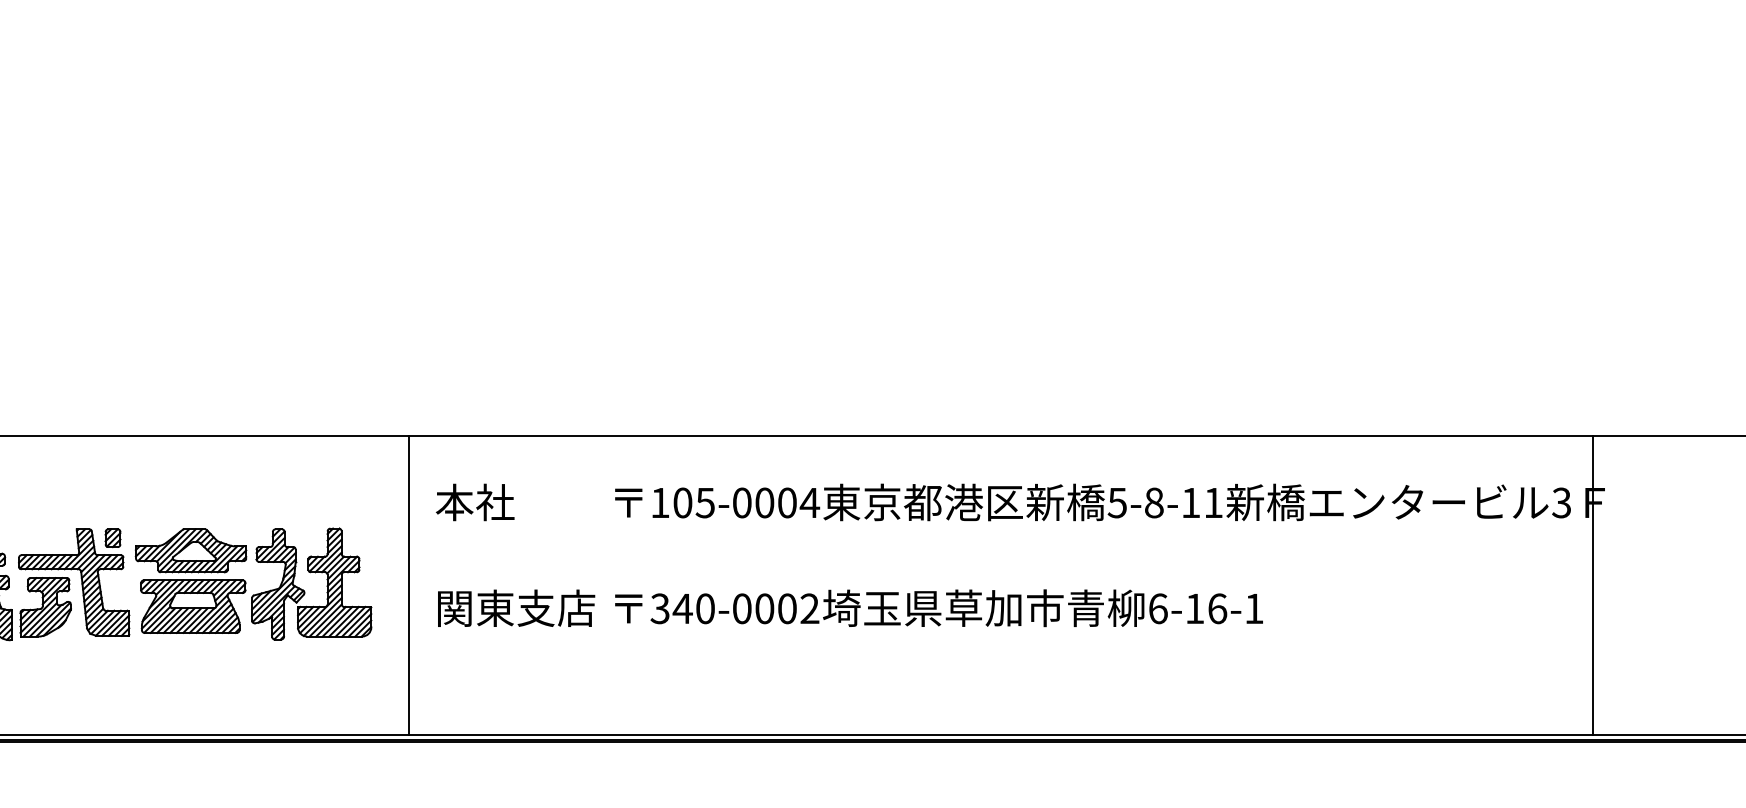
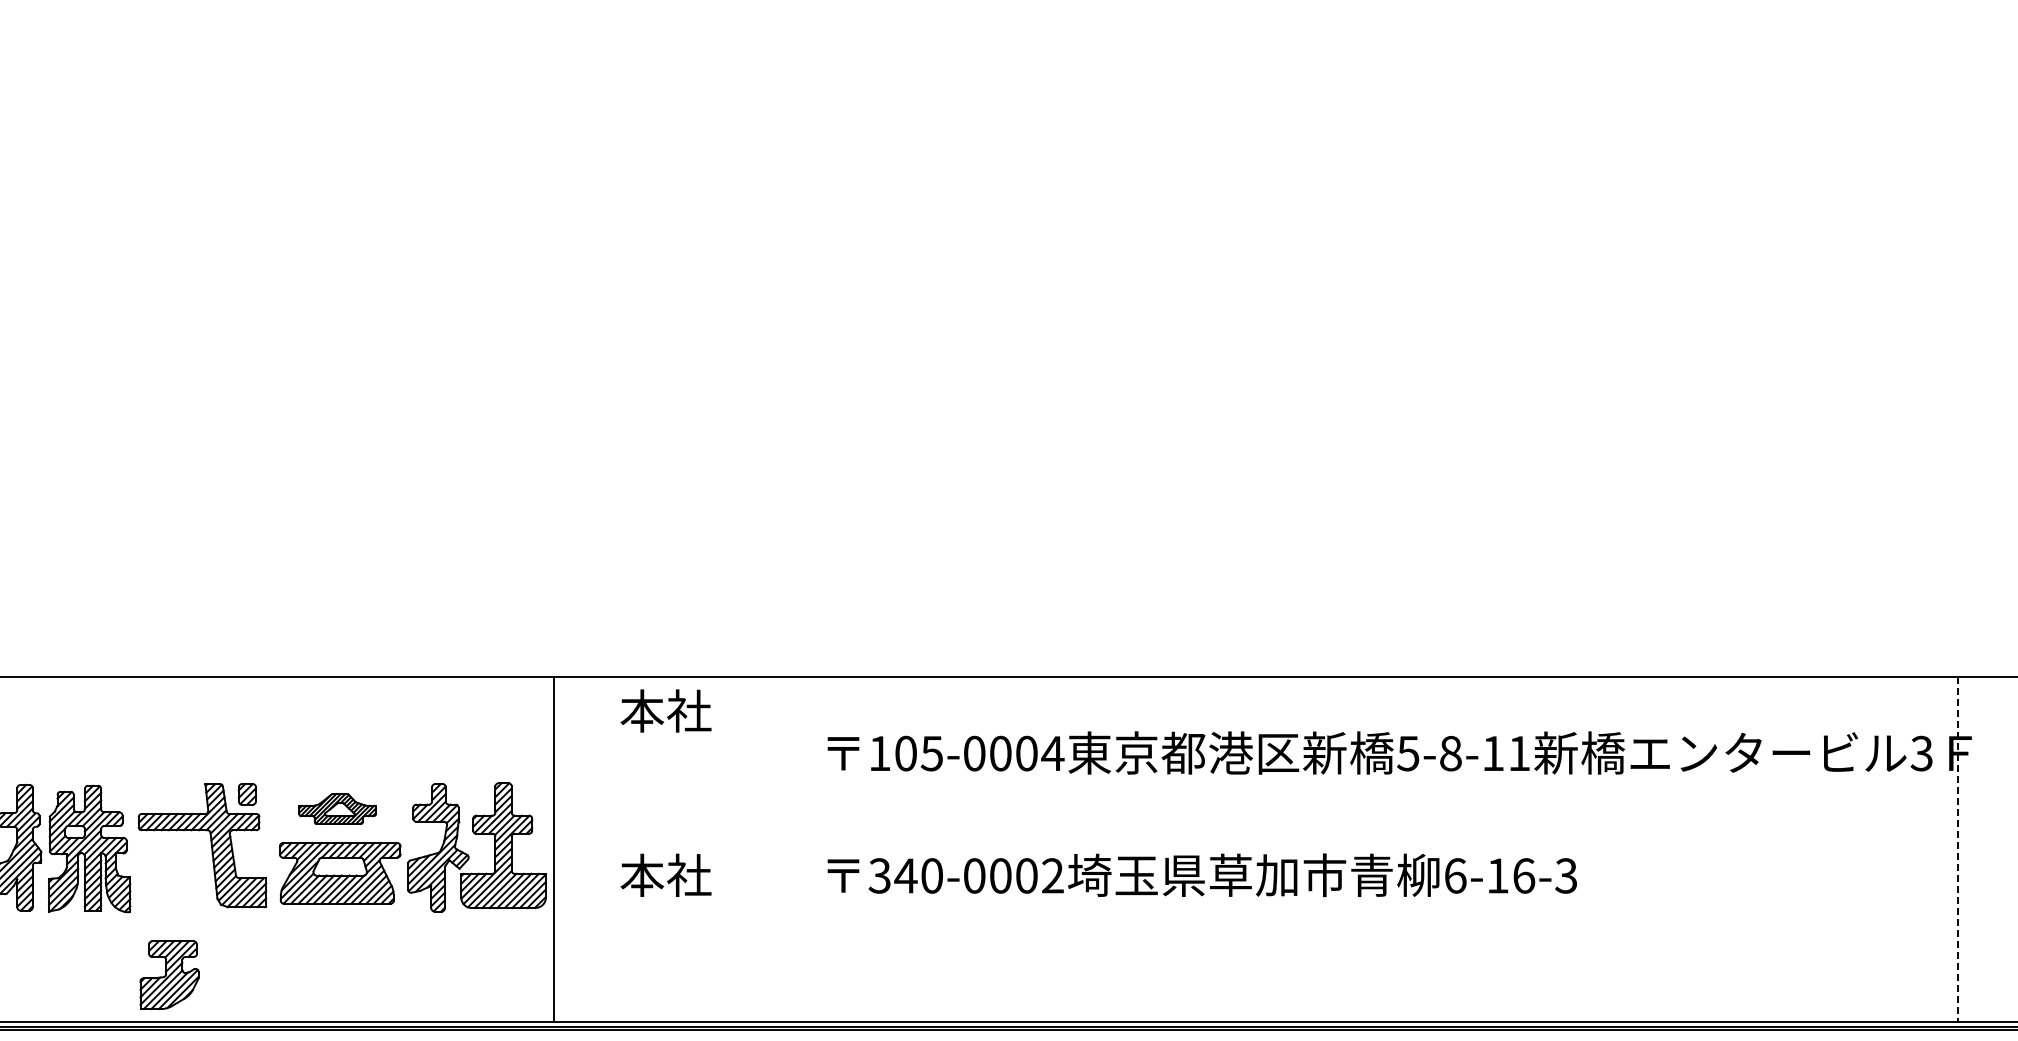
text: (474, 502) -> (665, 710), moved
part: (190, 550) -> (337, 808), size x0.6
line: (409, 585) -> (554, 848), moved
line: (1593, 585) -> (1958, 849), solid -> dashed
part: (45, 607) -> (169, 975), moved
text: (515, 607) -> (712, 874), 関東支店 -> 本社
text: (1253, 608) -> (1565, 875), 6-16-1 -> 6-16-3

